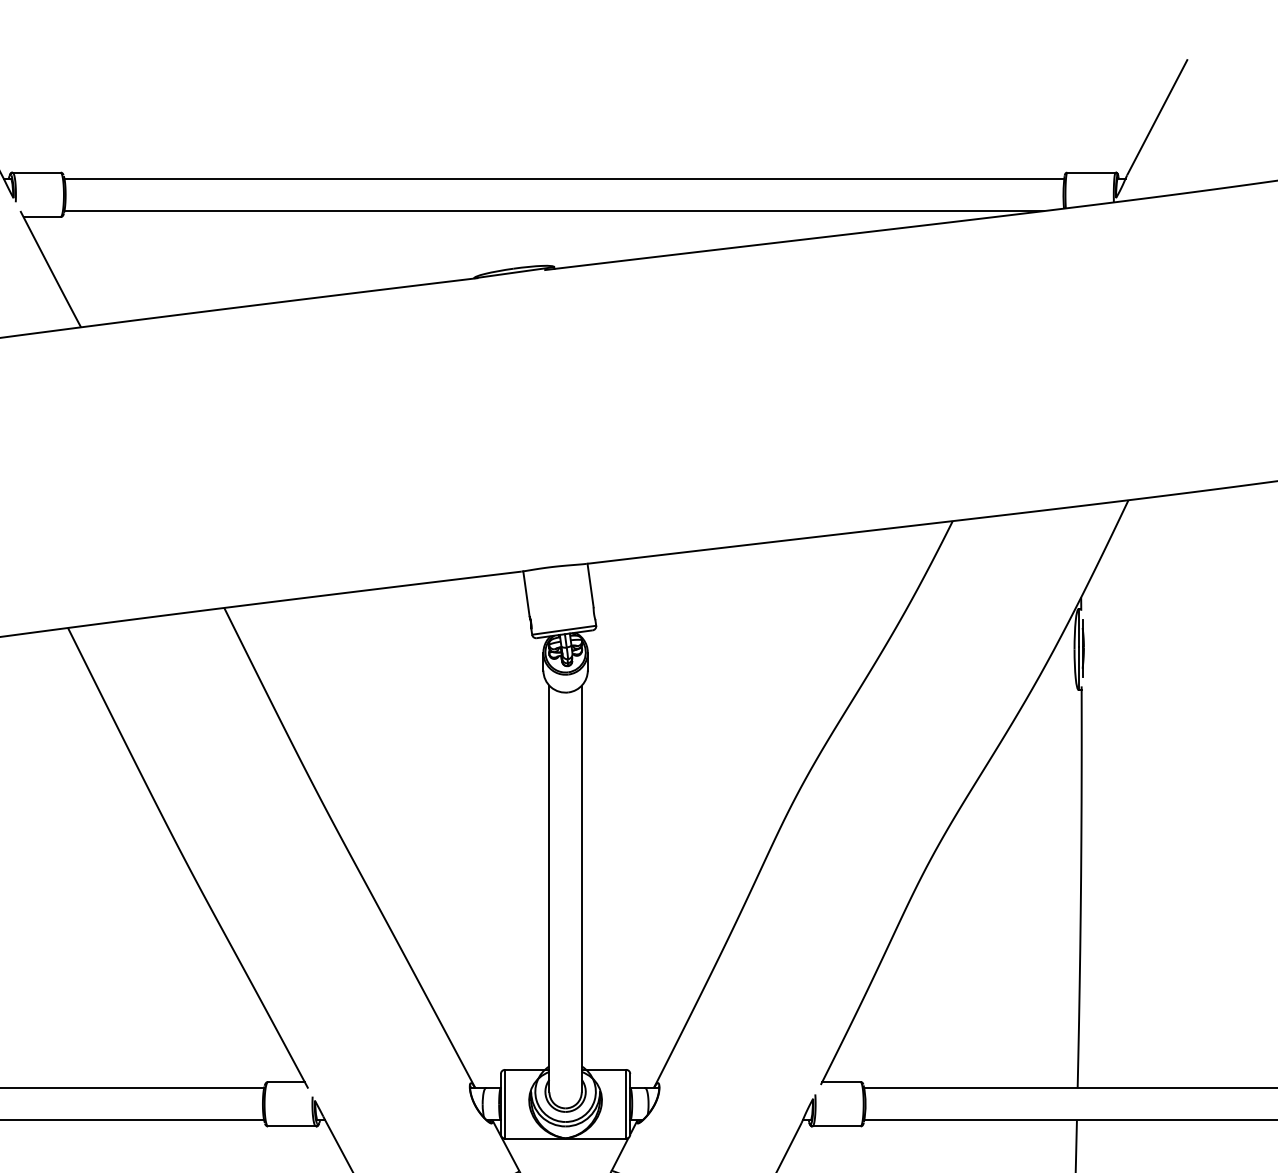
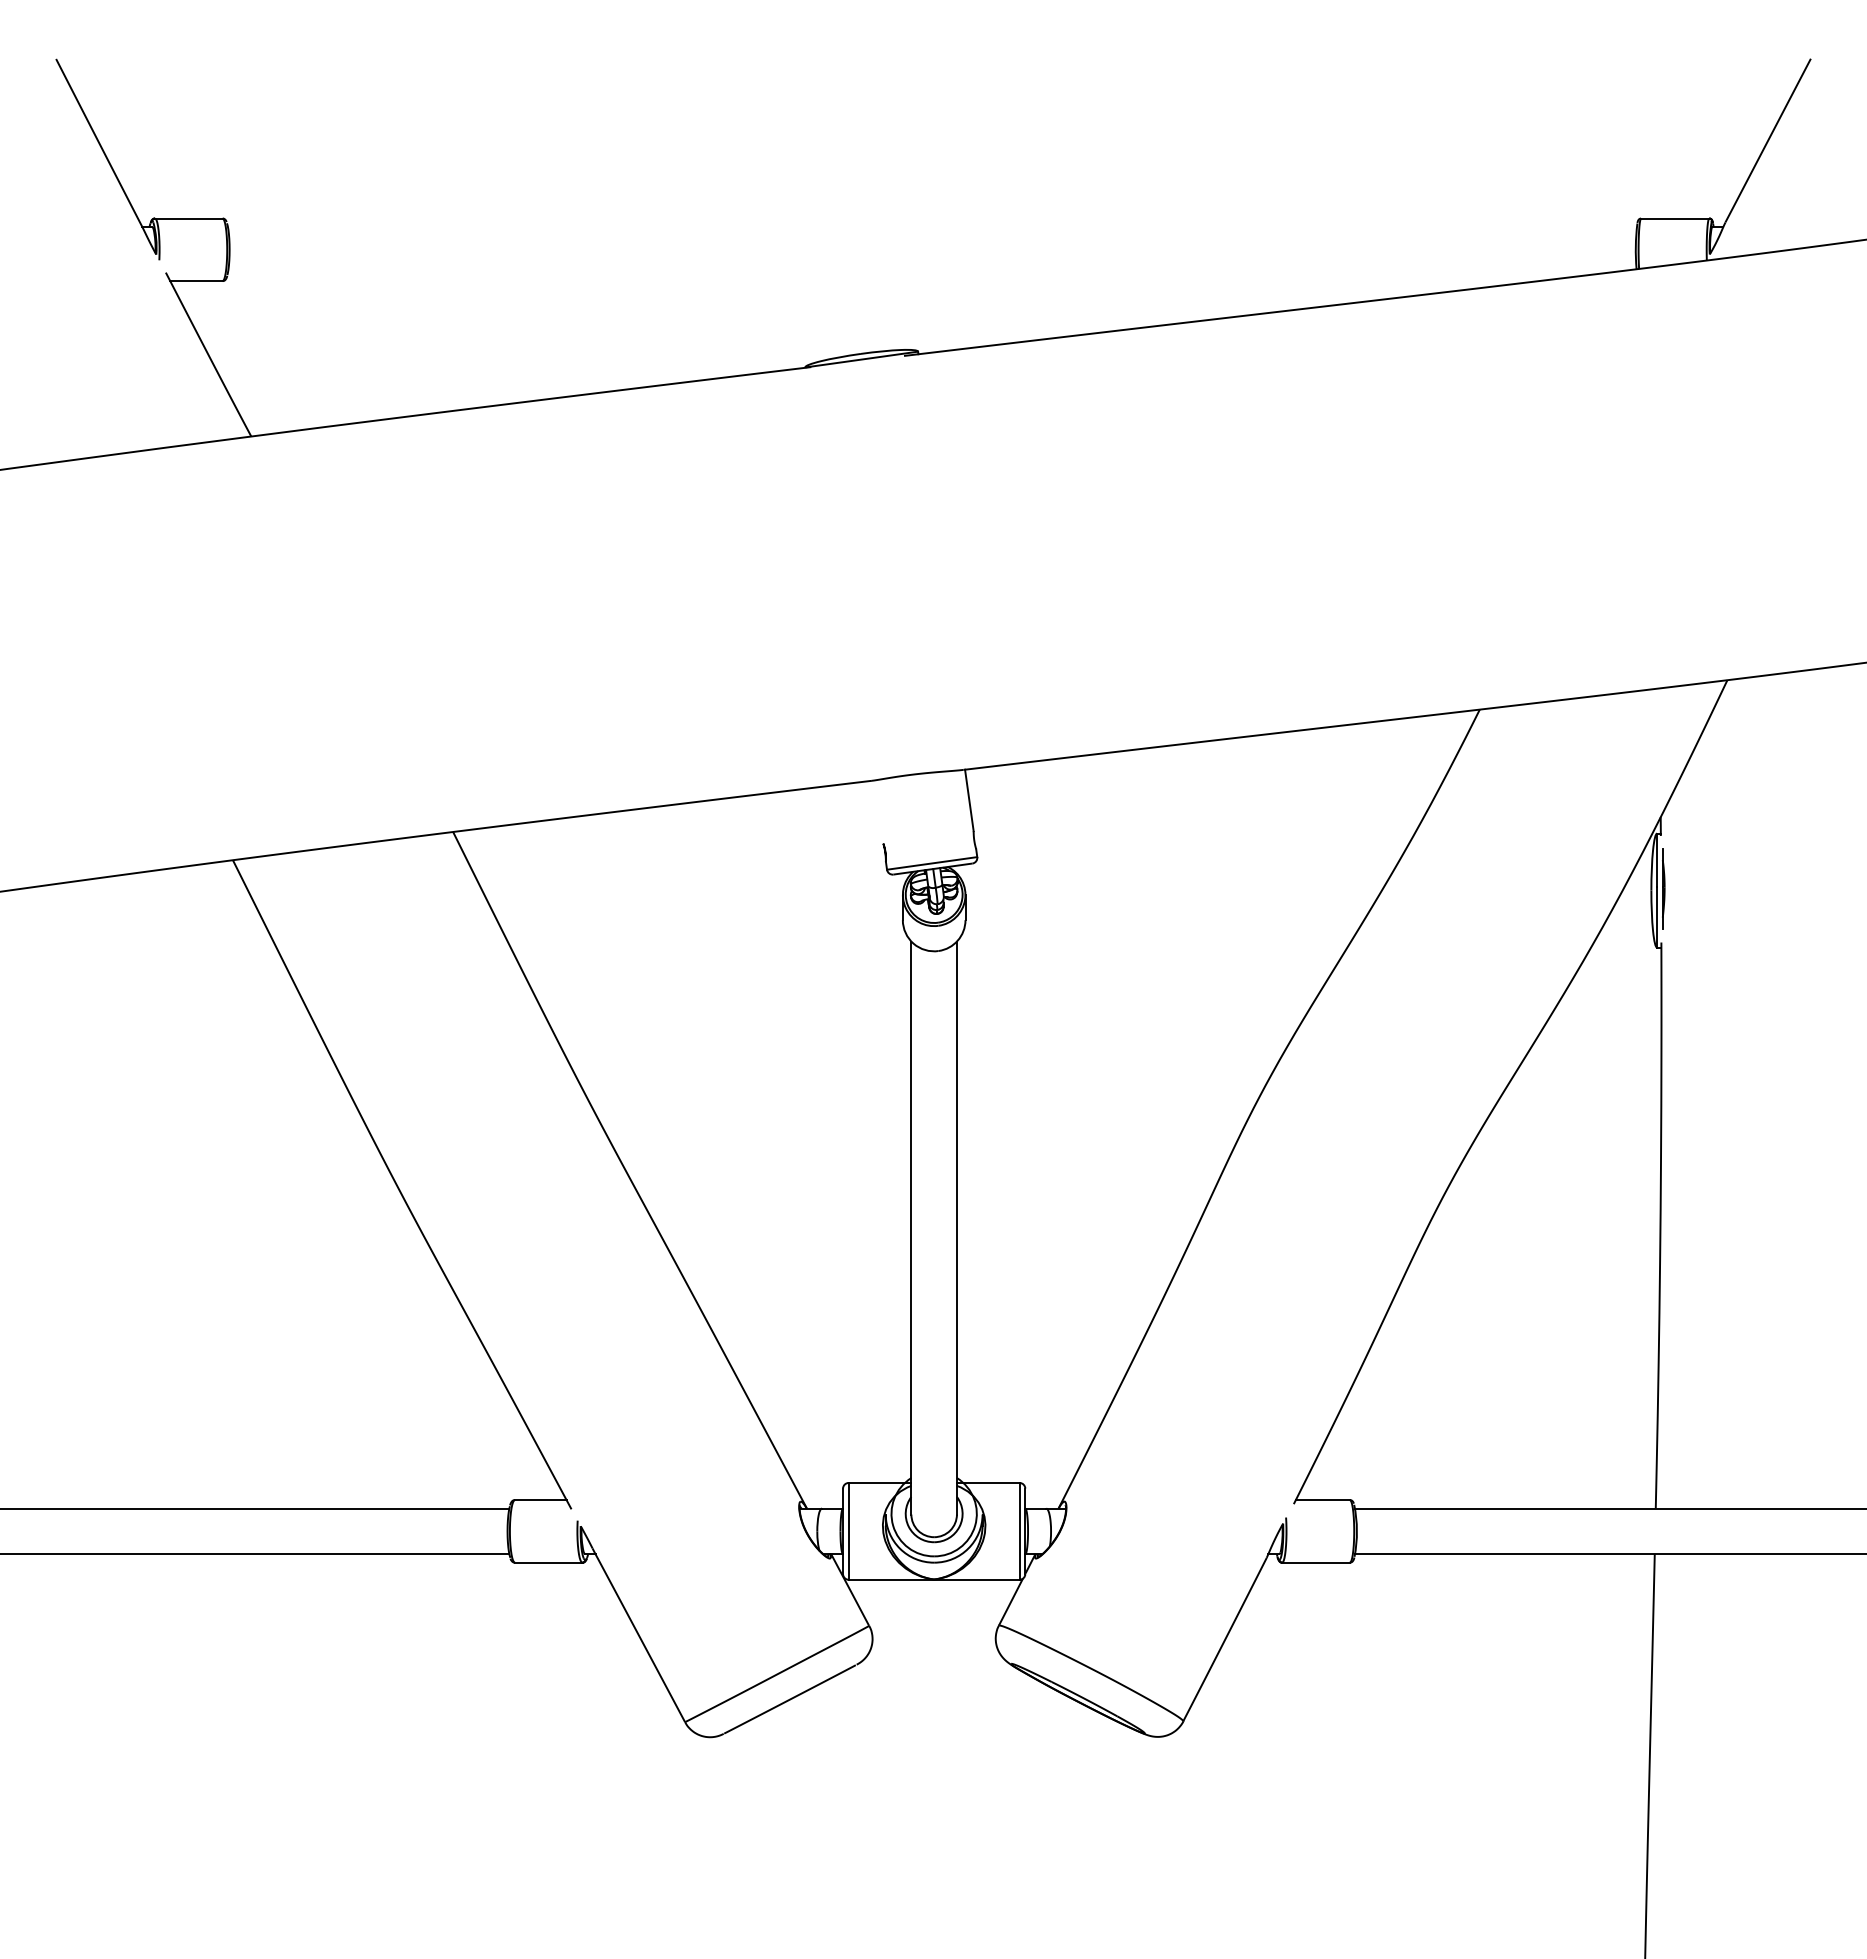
line: (563, 179) -> (931, 227), removed
line: (553, 210) -> (917, 272), removed
line: (526, 593) -> (878, 811), removed

